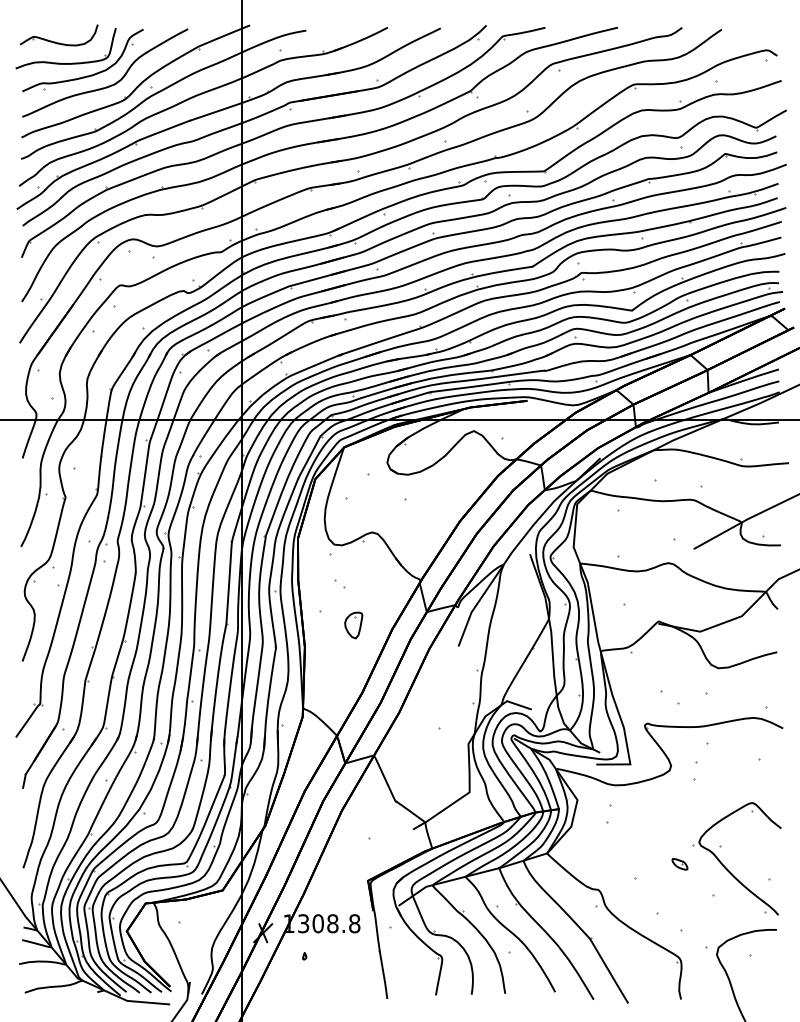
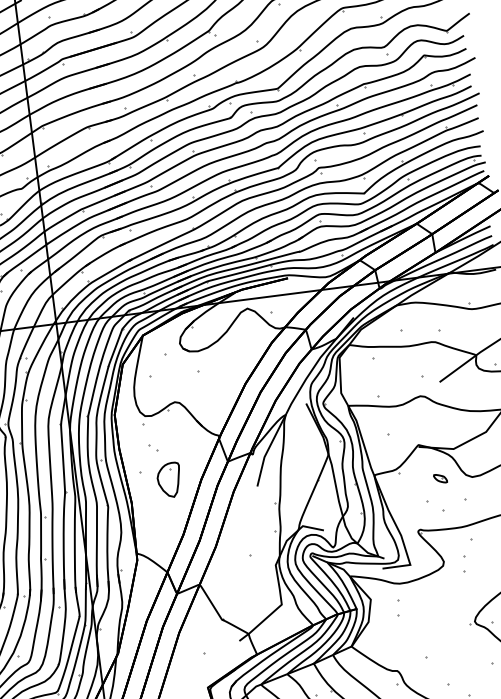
part: (353, 625) -> (169, 480), size x1.6
part: (679, 864) -> (440, 478), moved

